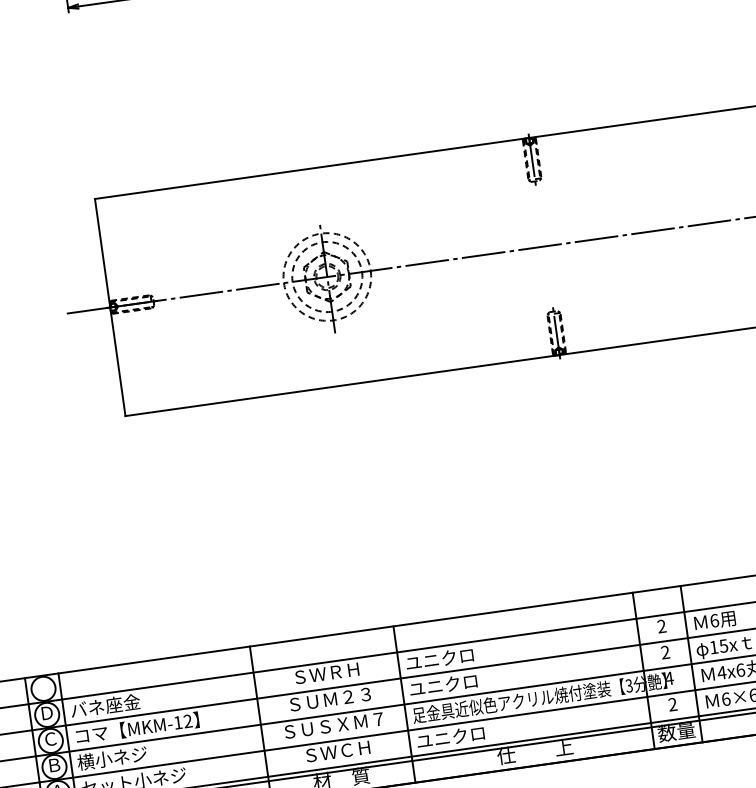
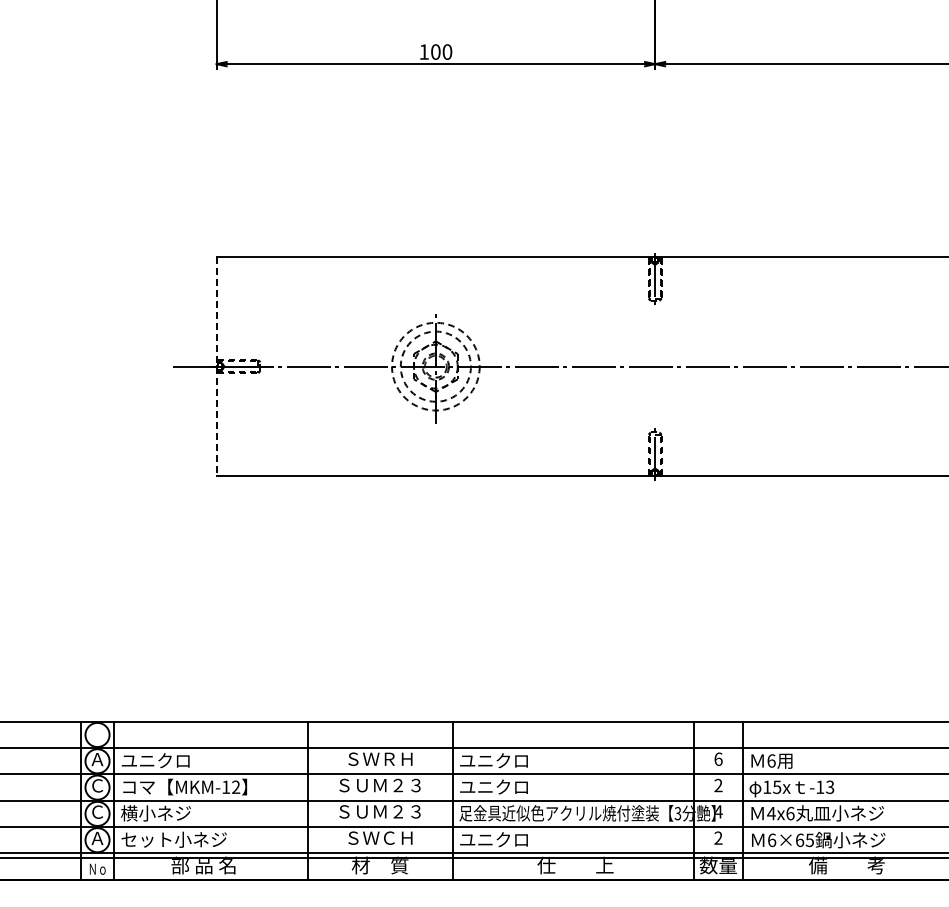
line: (110, 307) -> (216, 366), solid -> dashed
text: (661, 625) -> (718, 758), 2 -> 6
text: (105, 705) -> (156, 760), バネ座金 -> ユニクロ
text: (46, 713) -> (97, 759), Ｄ -> Ａ
text: (333, 725) -> (379, 811), ＳＵＳＸＭ７ -> ＳＵＭ２３
text: (54, 764) -> (97, 811), Ｂ -> Ｃ

